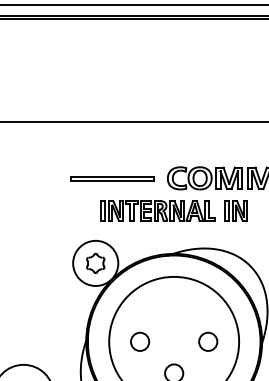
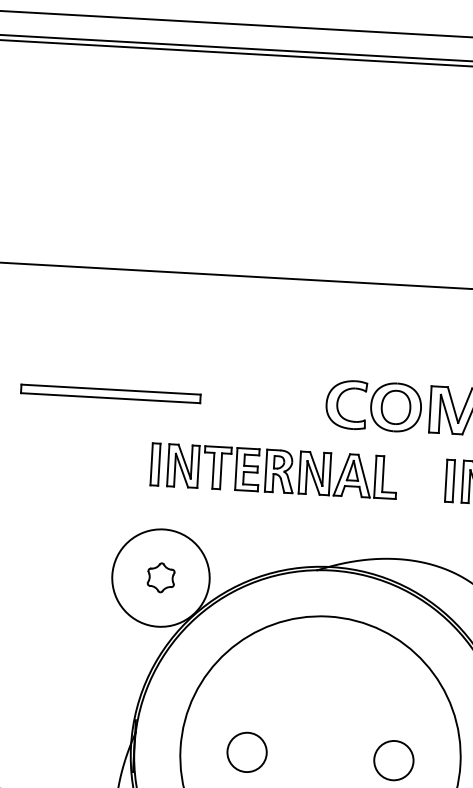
part: (112, 178) -> (110, 391), moved
part: (157, 210) -> (272, 469), moved
part: (95, 262) -> (160, 576), size x0.7

